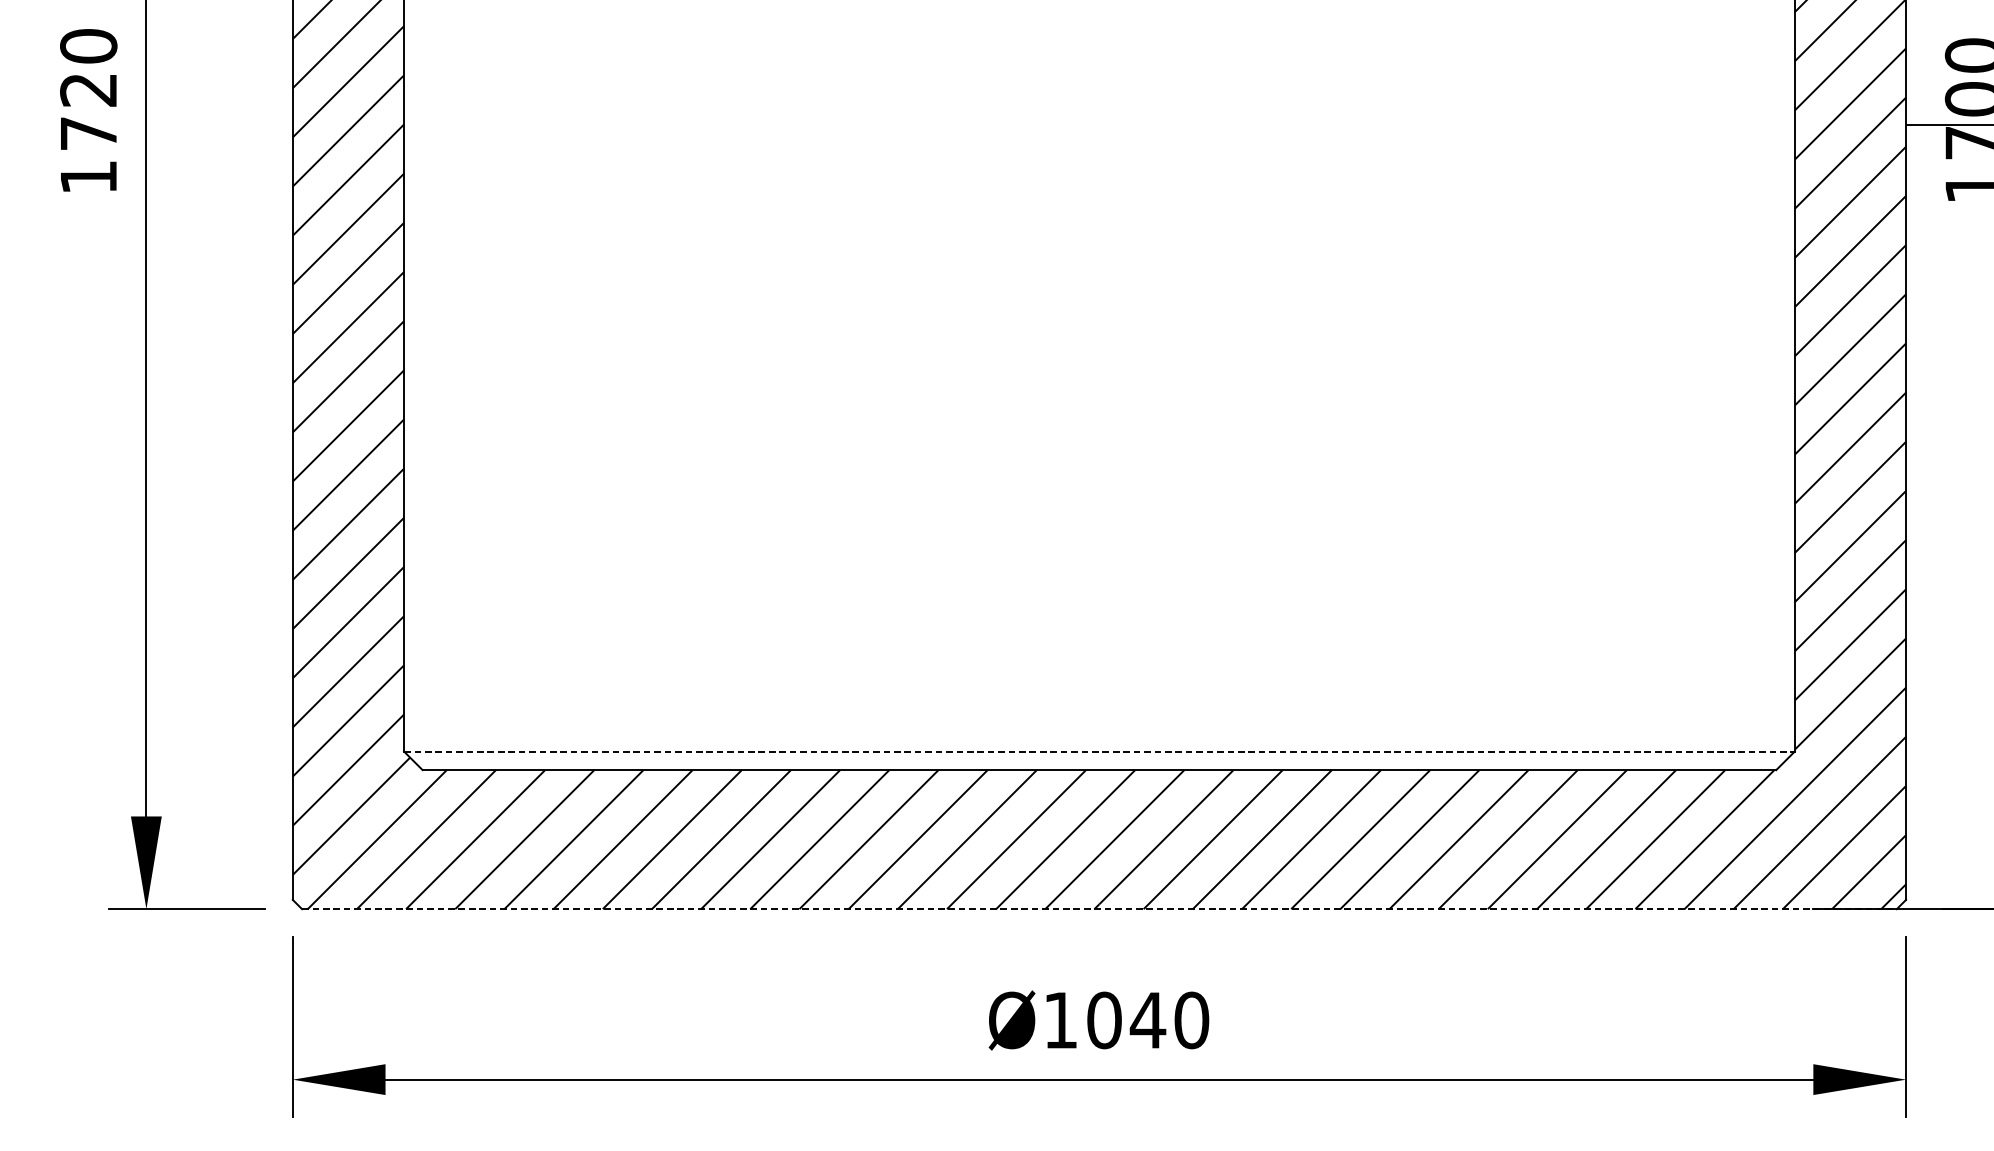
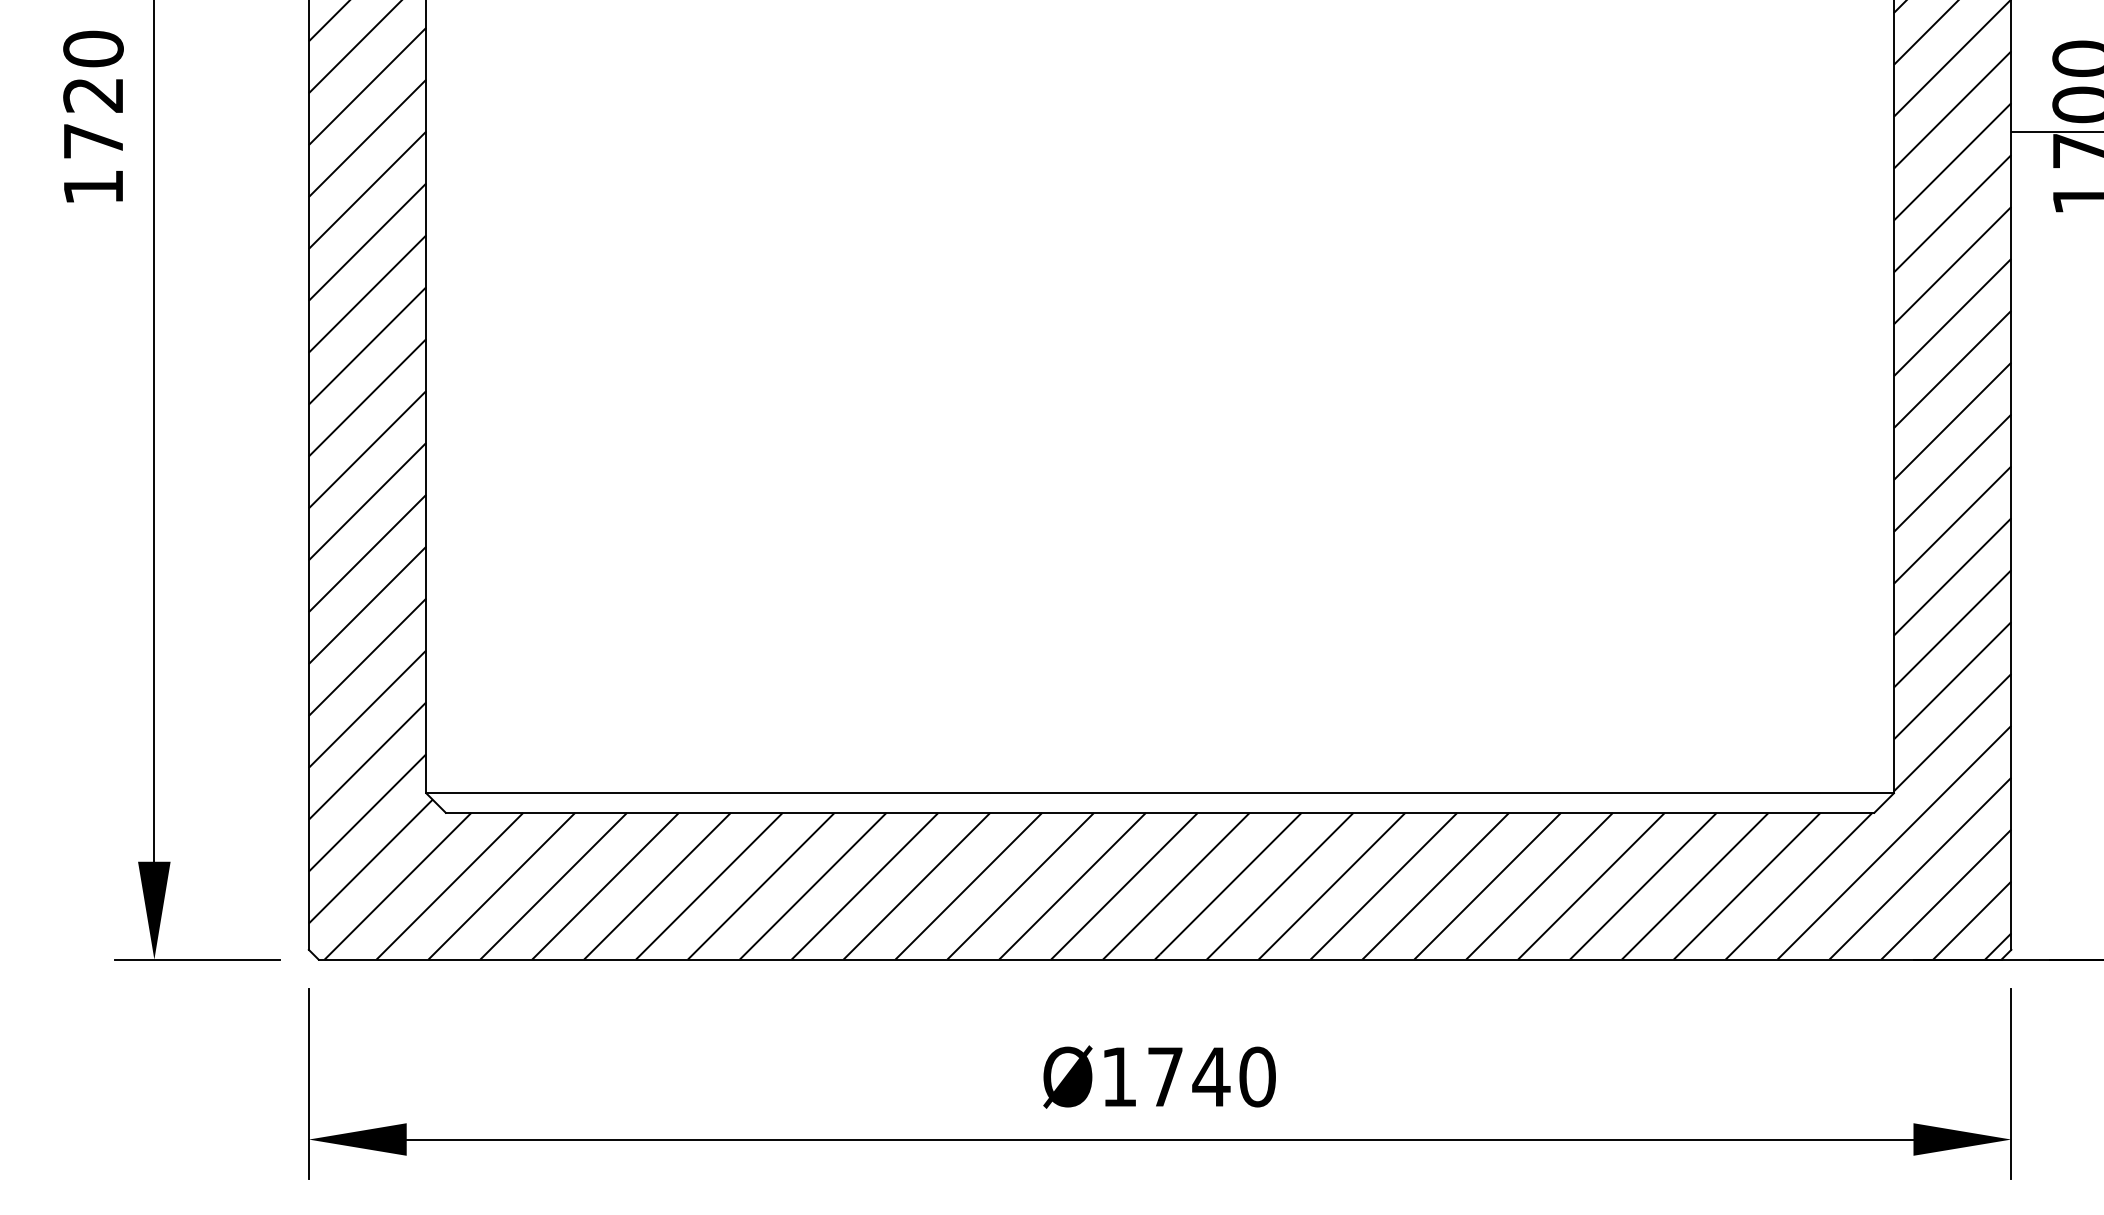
line: (1099, 751) -> (1160, 793), dashed -> solid
line: (1099, 909) -> (1160, 959), dashed -> solid
text: (1104, 1019) -> (1165, 1076), Ø1040 -> Ø1740

